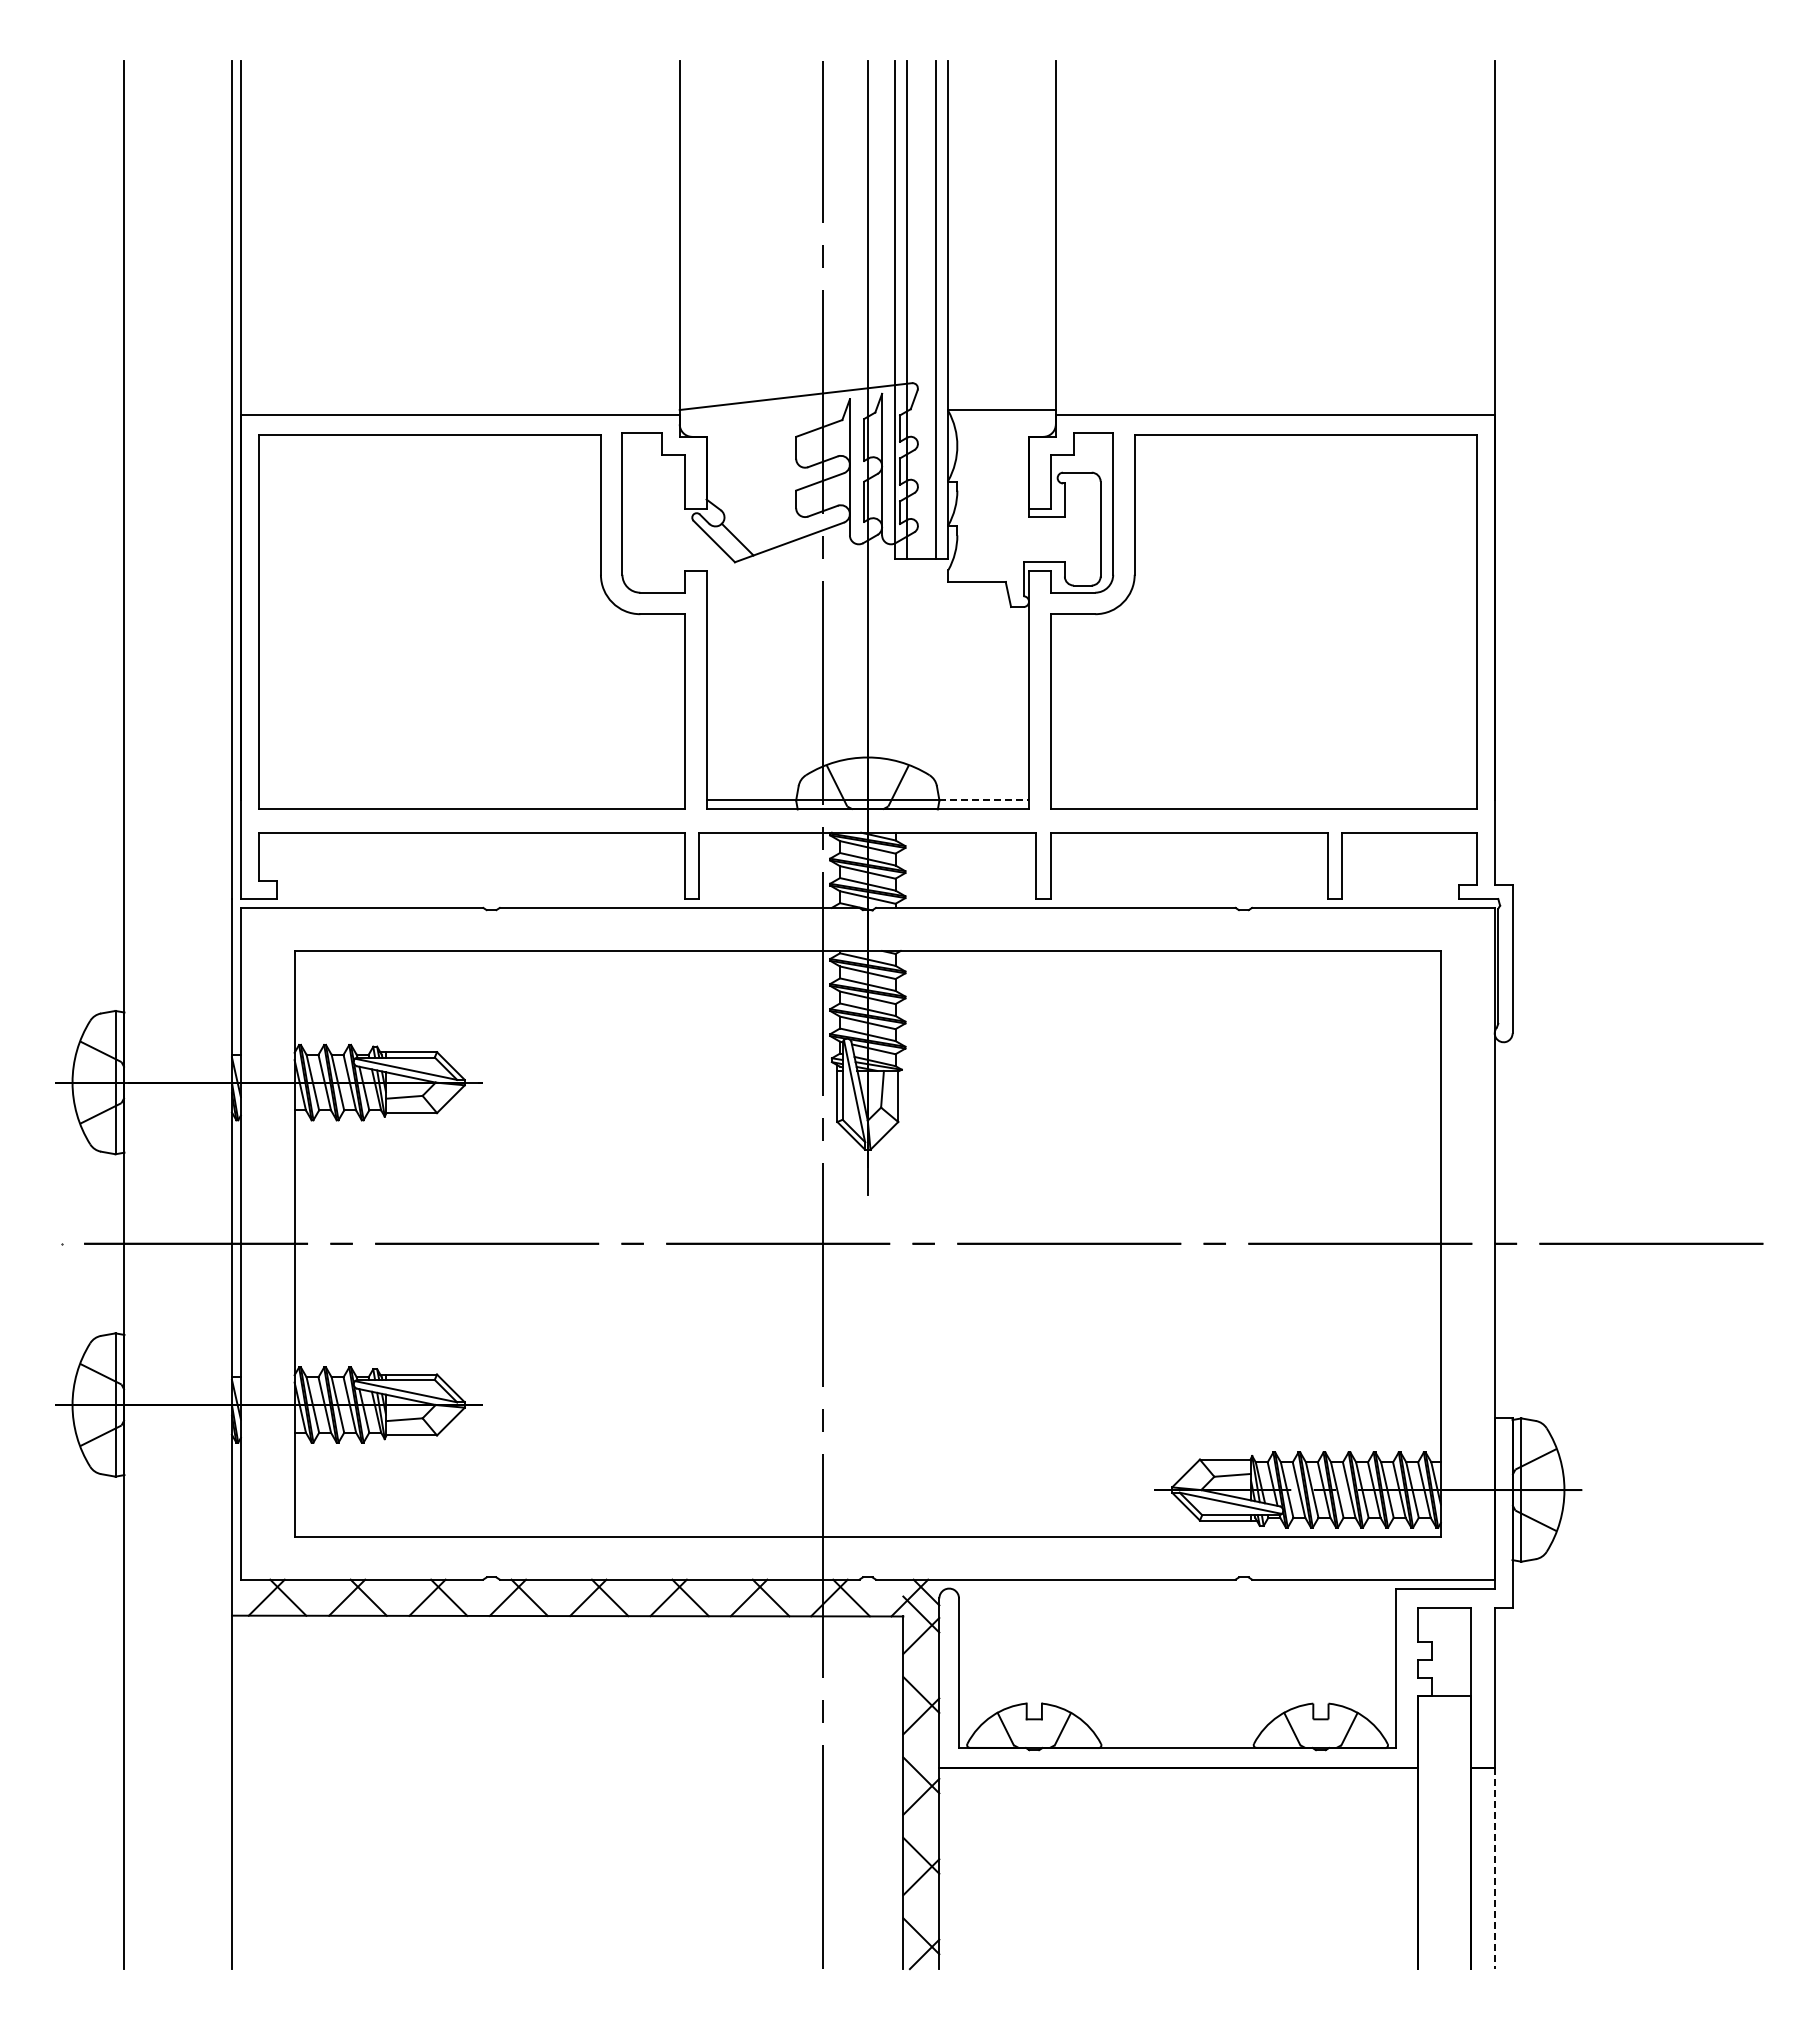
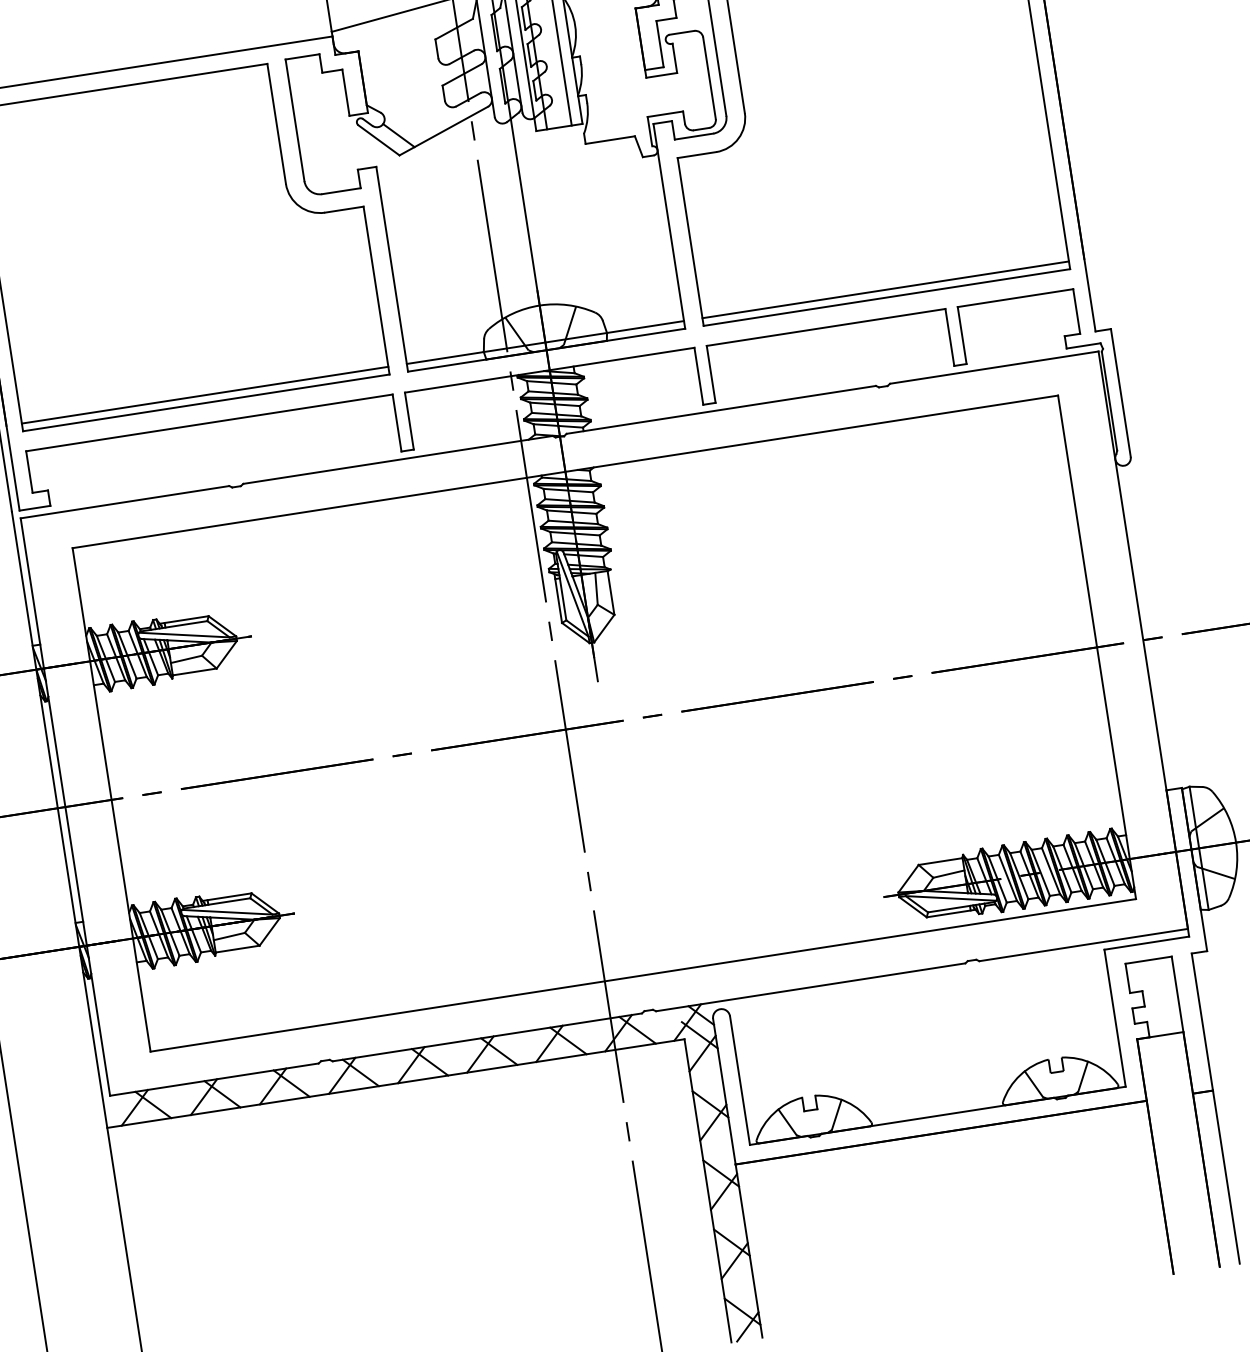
line: (471, 800) -> (204, 395), added
line: (984, 800) -> (645, 327), dashed -> solid
line: (1263, 800) -> (885, 289), added
line: (1494, 1868) -> (1226, 1177), dashed -> solid

